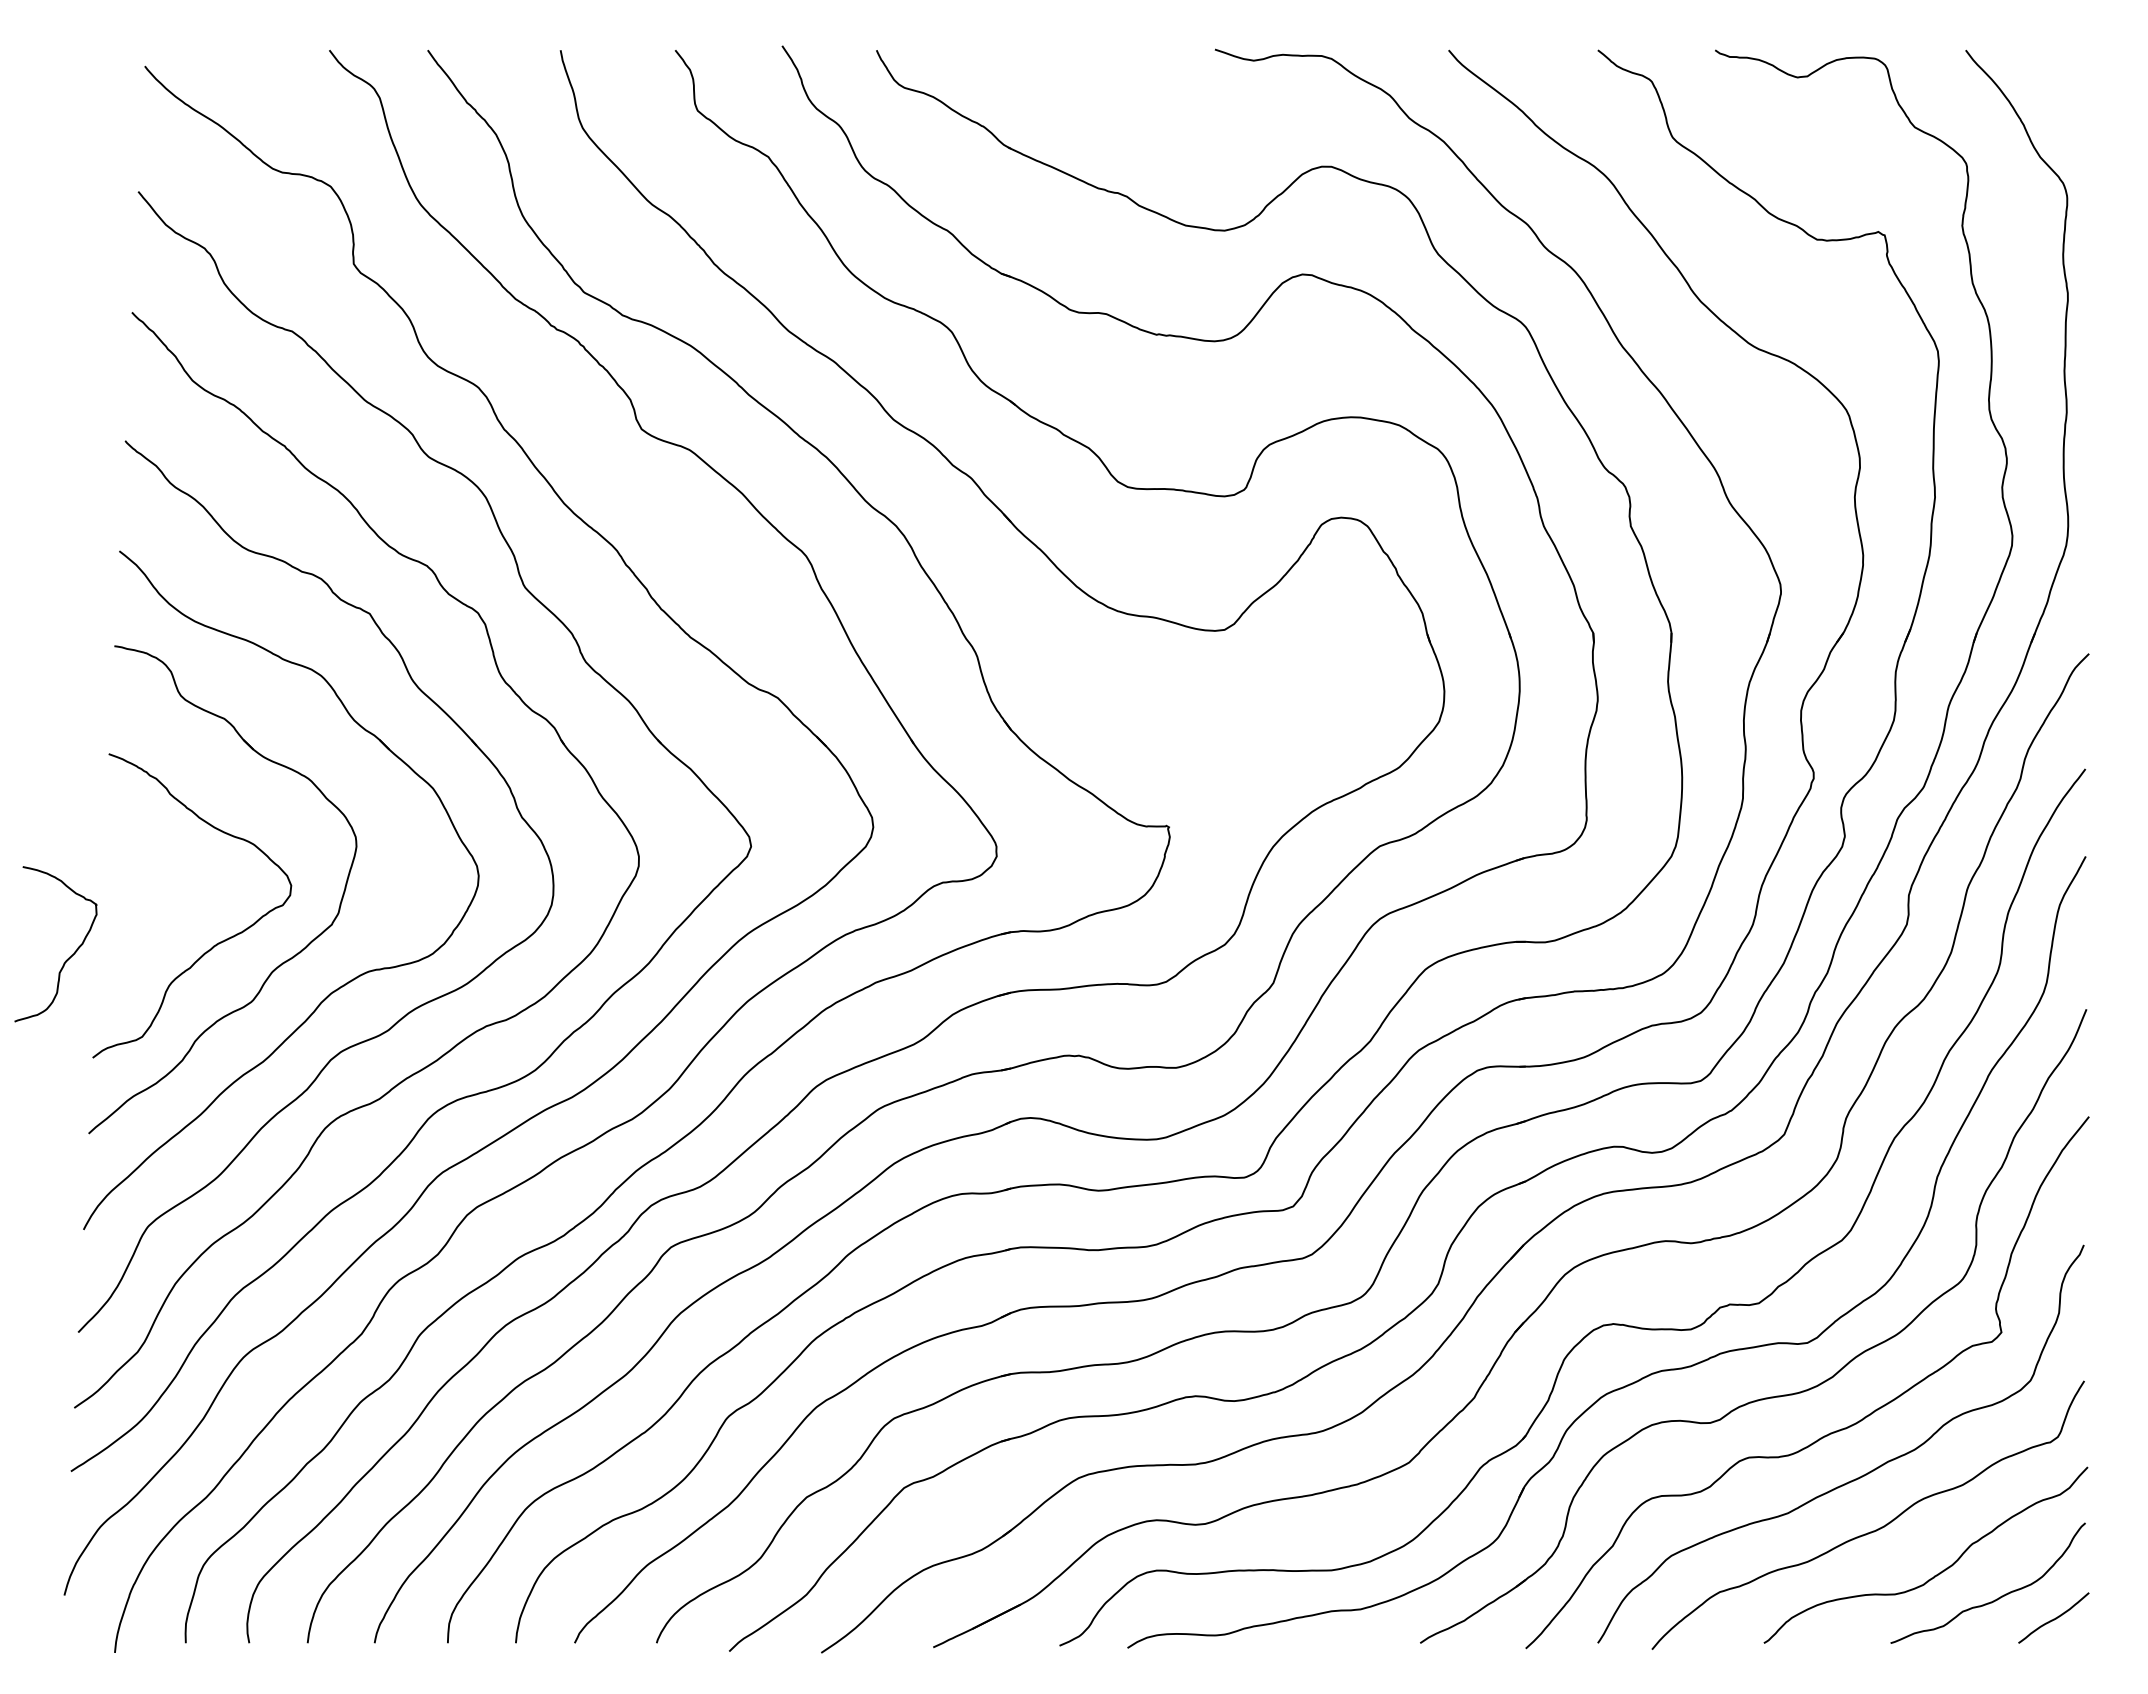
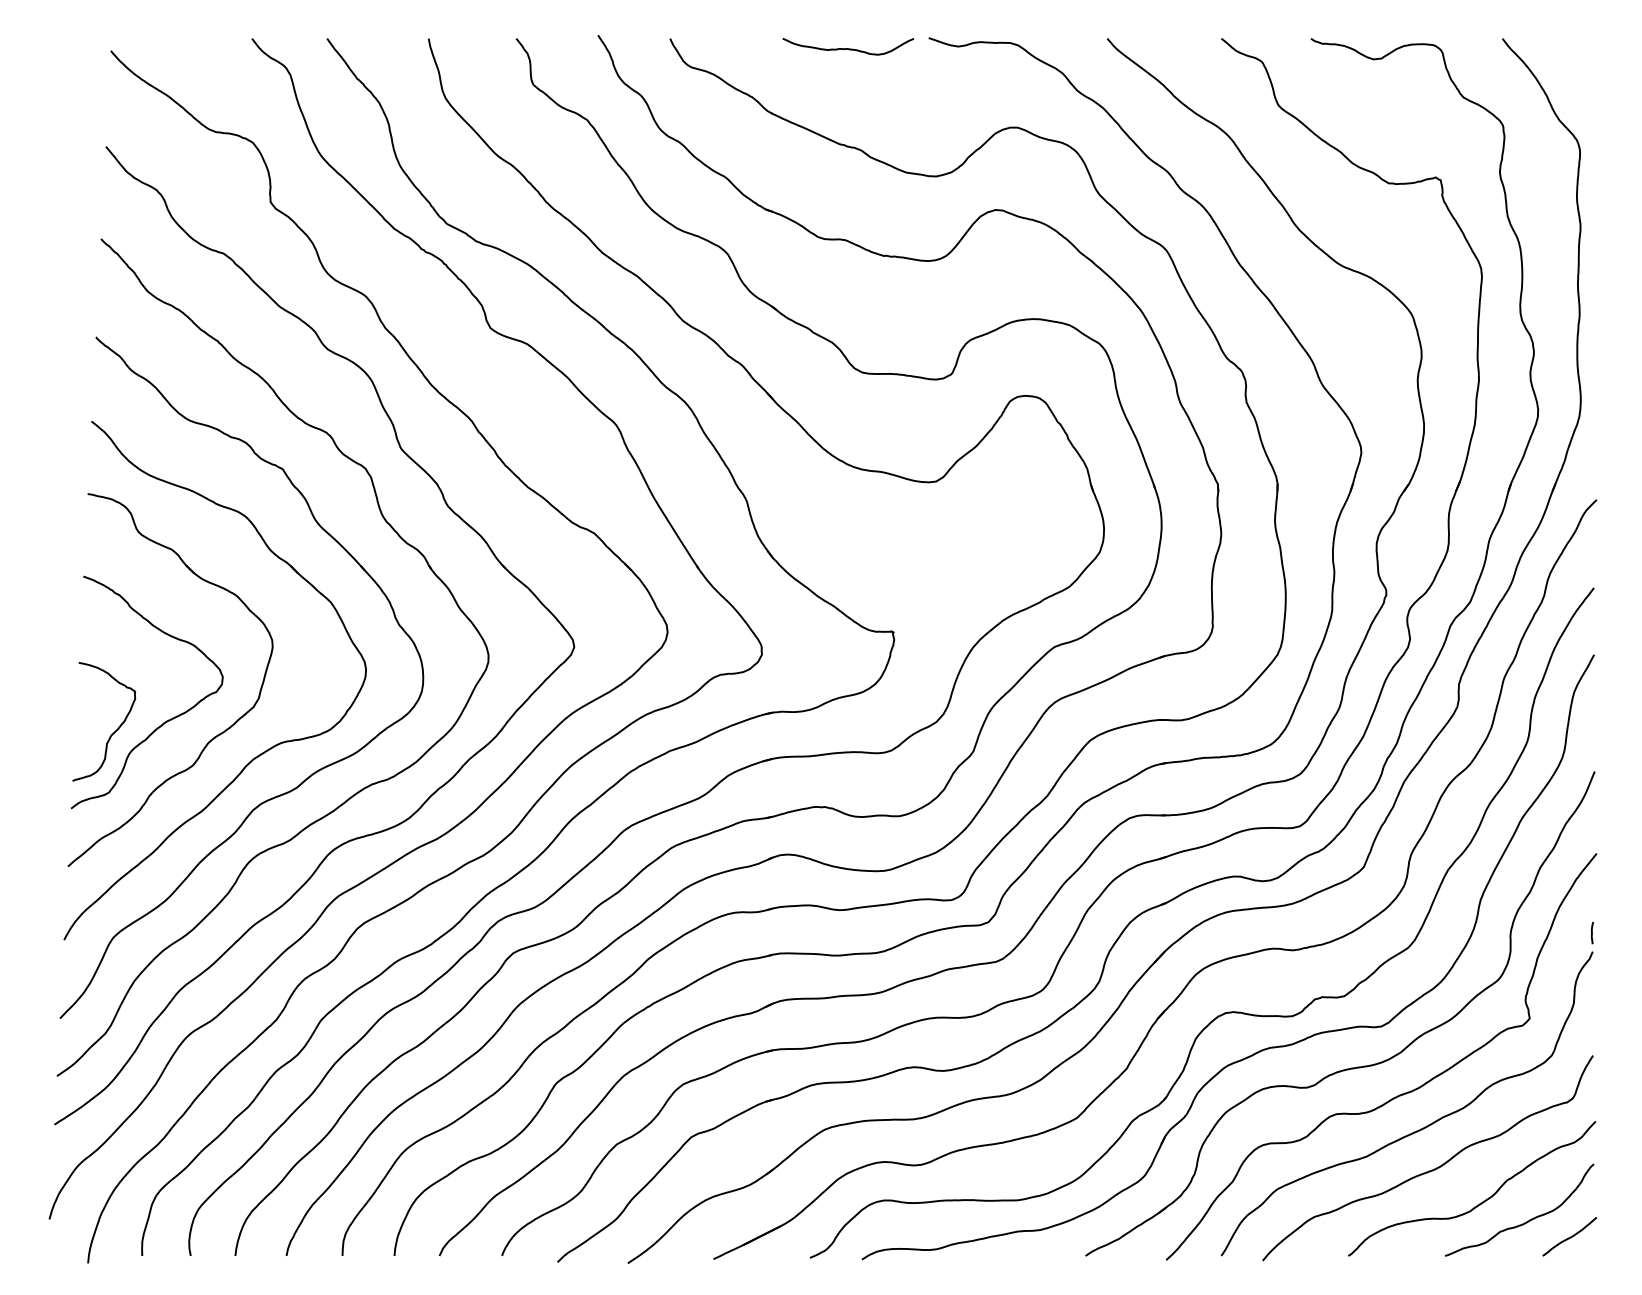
curve: (1108, 62) -> (847, 47), added
curve: (68, 957) -> (113, 731), moved
curve: (2083, 1220) -> (1592, 932), added

